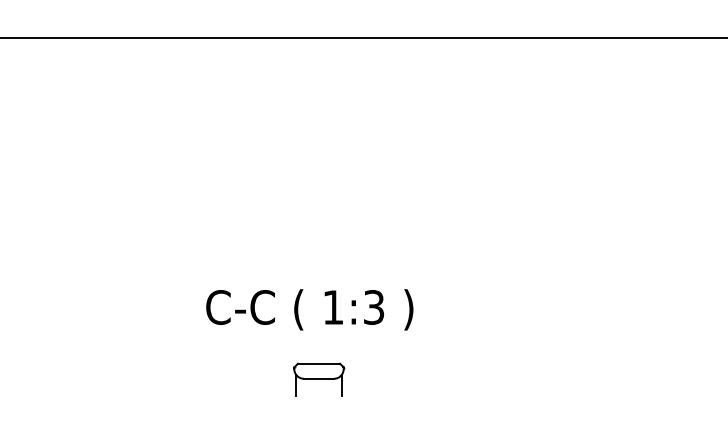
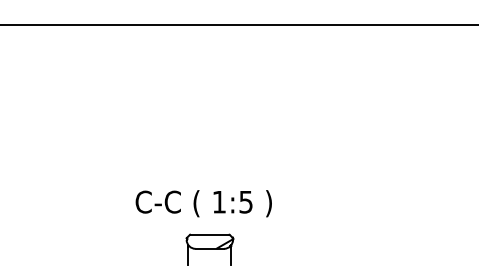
text: (374, 306) -> (246, 201), 1:3 -> 1:5
part: (318, 379) -> (209, 249), size x1.43

